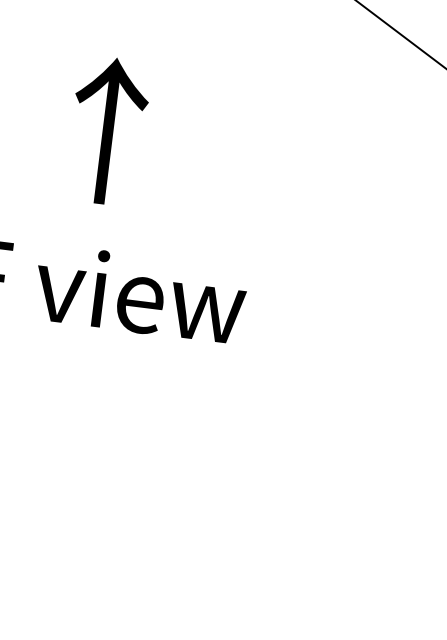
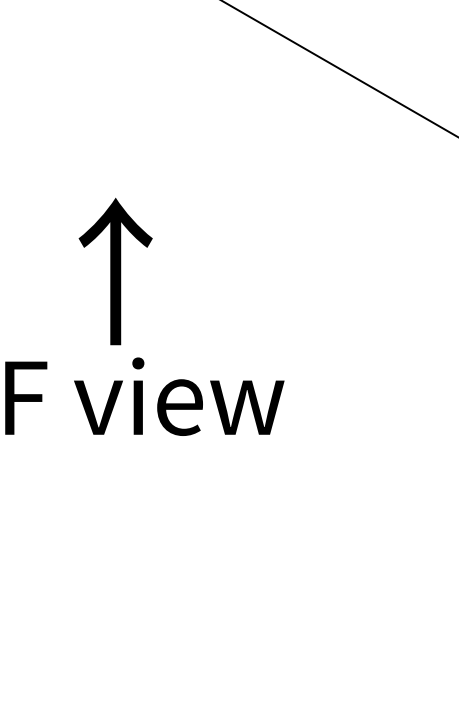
text: (107, 130) -> (115, 271), moved

